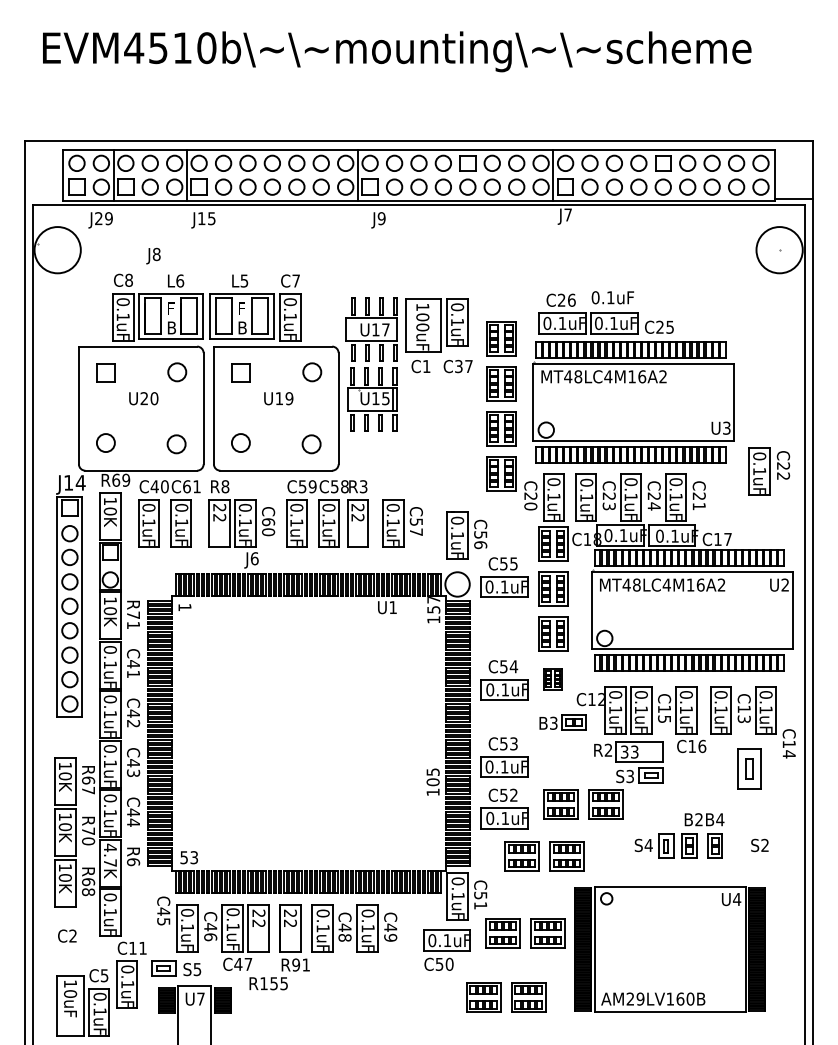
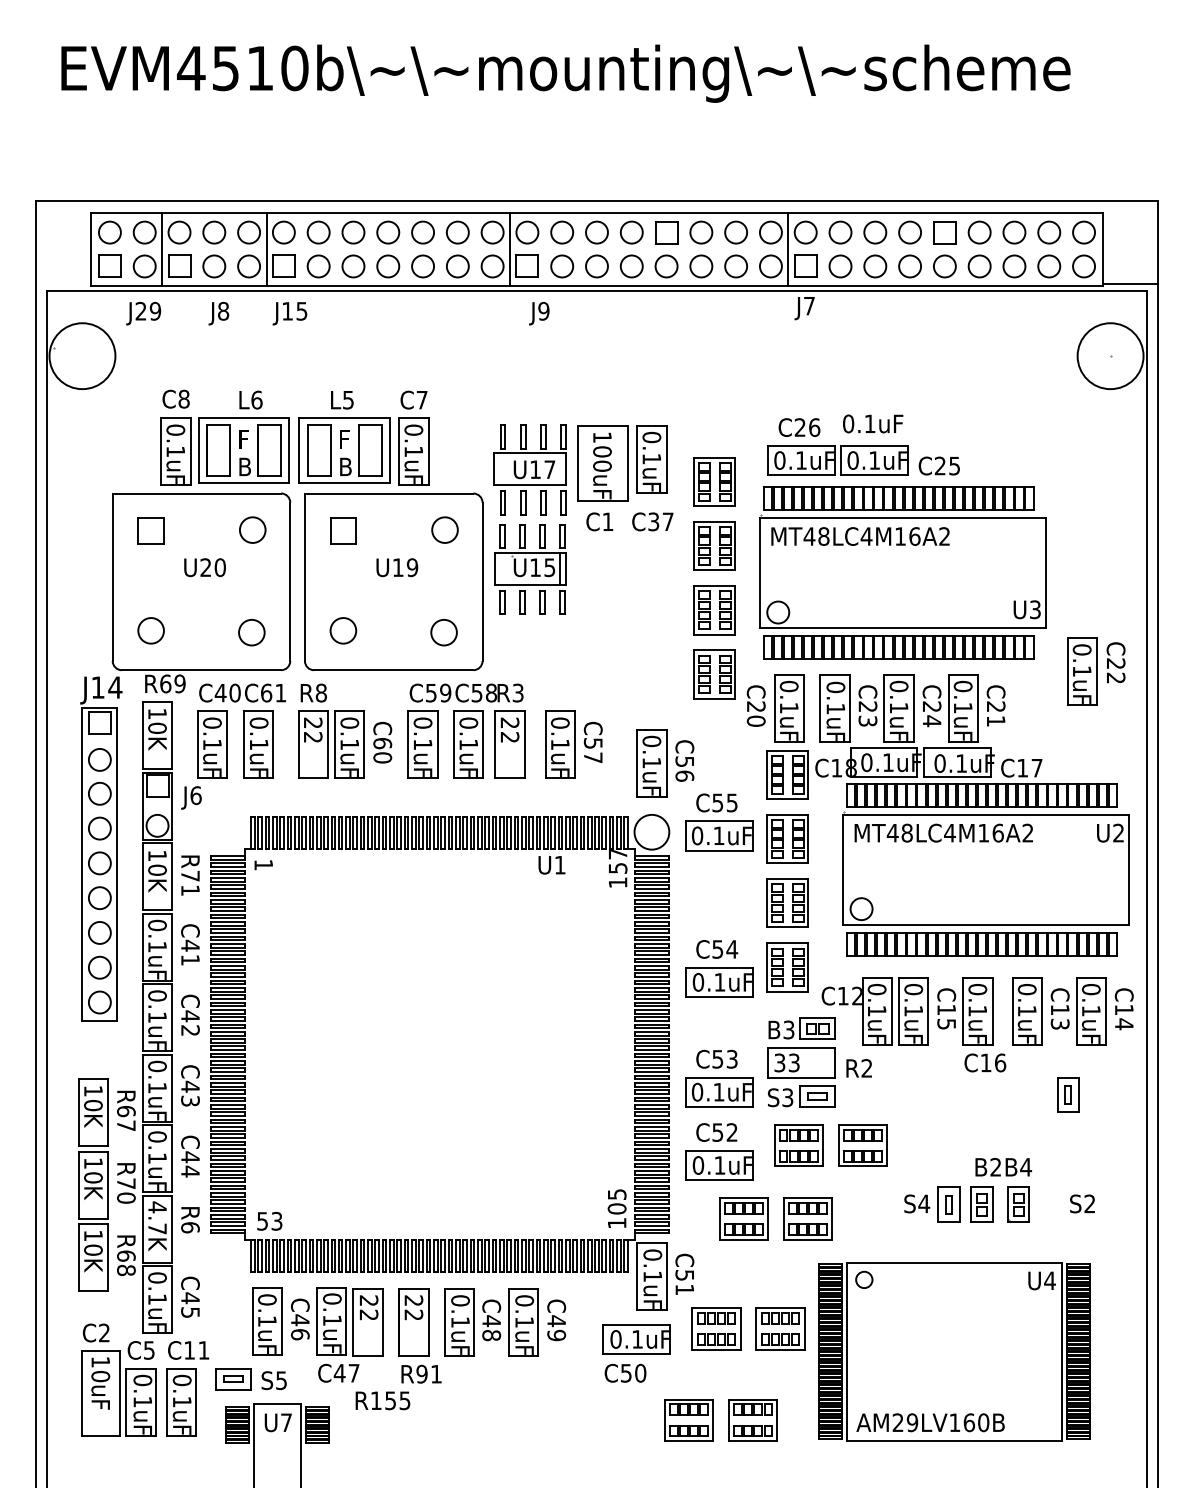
text: (153, 256) -> (218, 313), moved
text: (251, 560) -> (191, 797), moved
part: (552, 679) -> (787, 967), size x1.67
text: (788, 744) -> (1123, 1009), moved
part: (639, 762) -> (801, 1077), moved
part: (750, 768) -> (1068, 1094), size x0.62
text: (432, 781) -> (616, 1208), moved
text: (163, 910) -> (190, 1296), moved
part: (82, 1002) -> (118, 1388), moved

